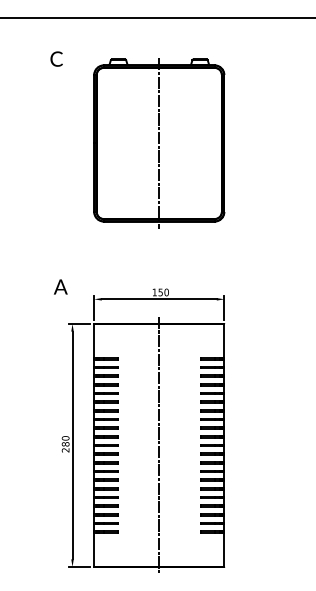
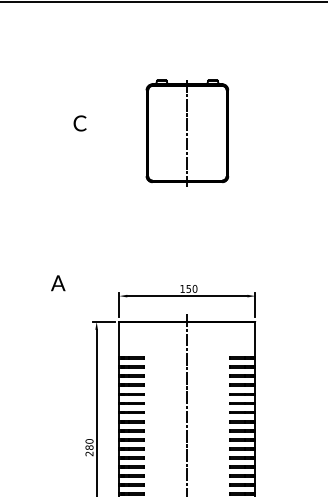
text: (56, 58) -> (79, 122), moved
part: (159, 143) -> (187, 133), size x0.6
text: (60, 286) -> (57, 282), moved

